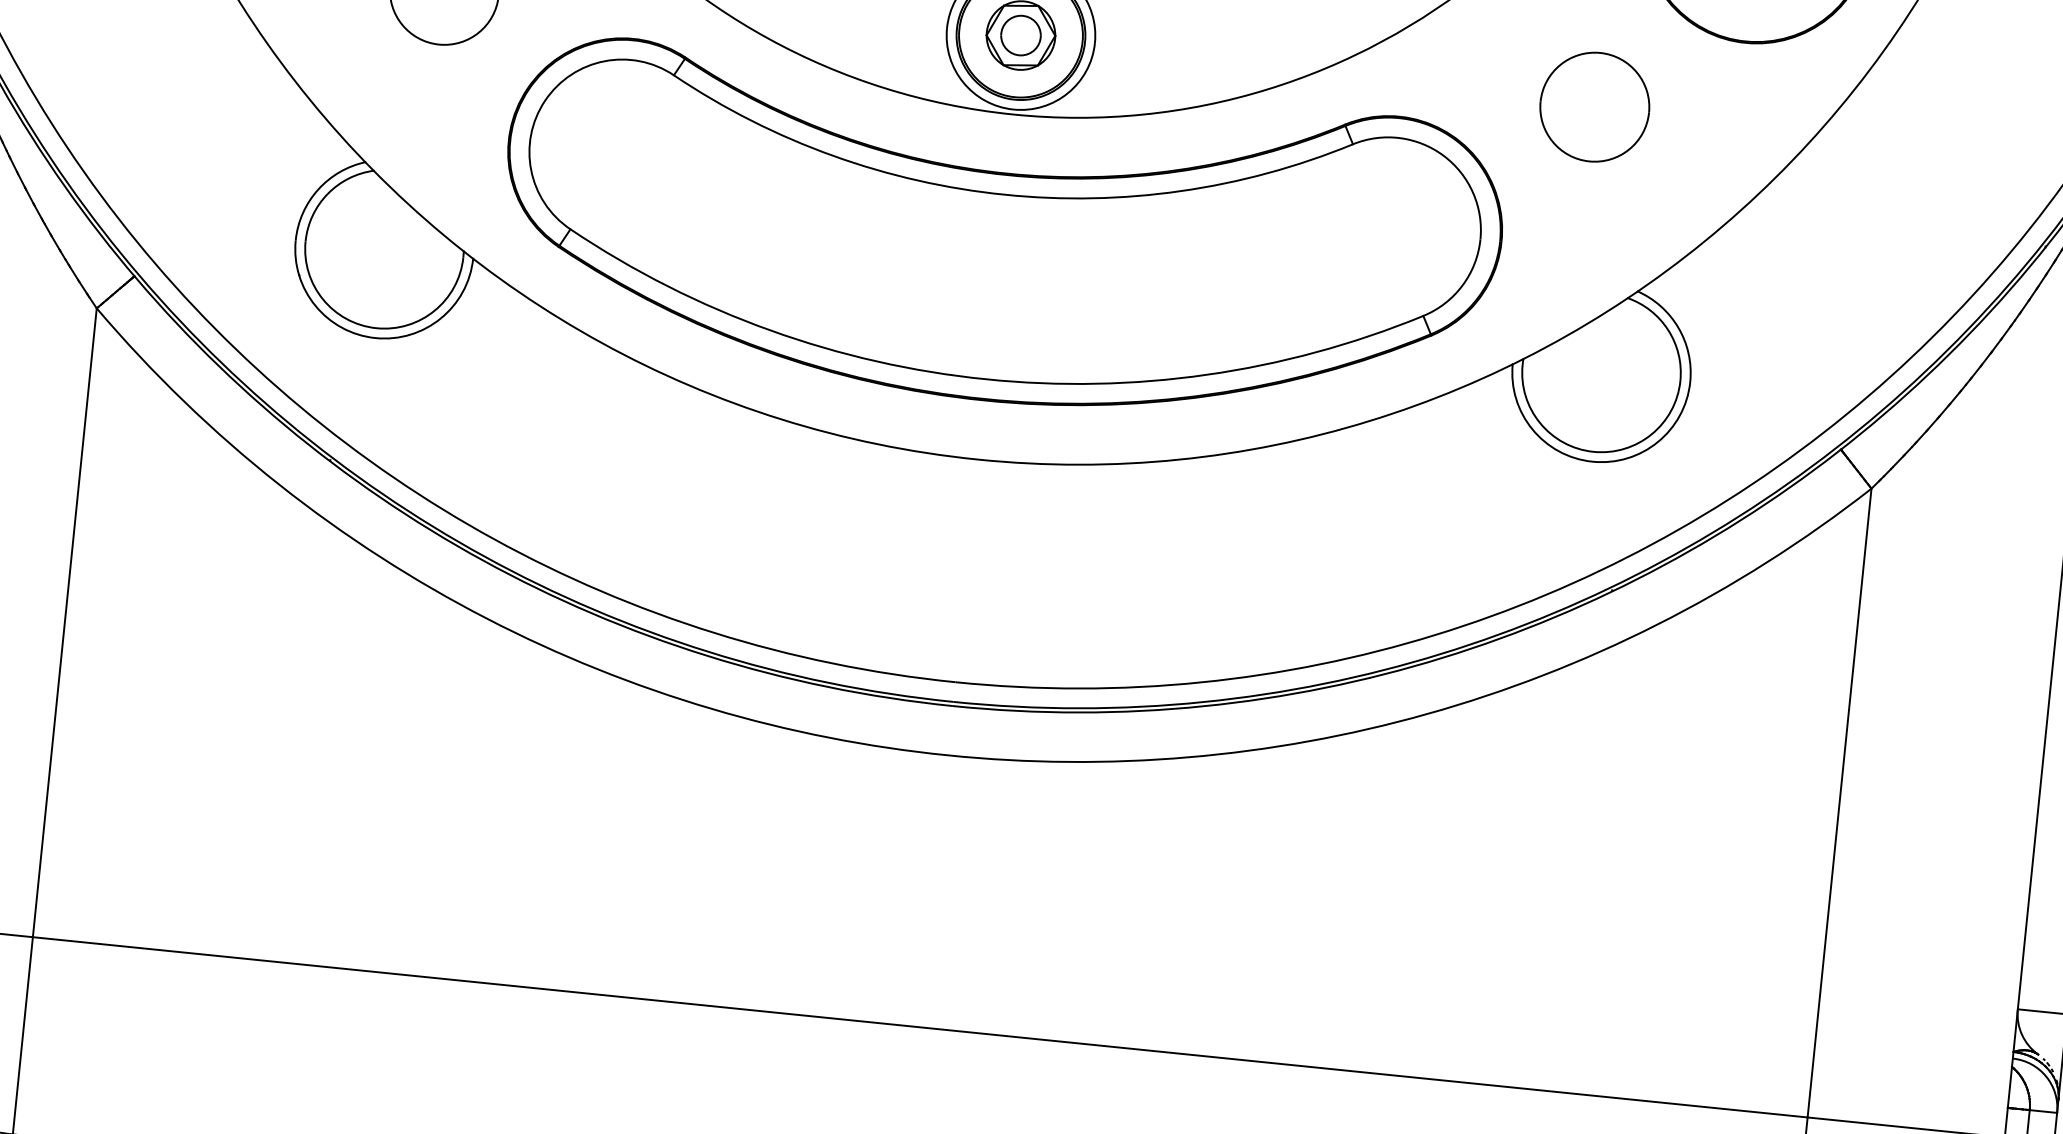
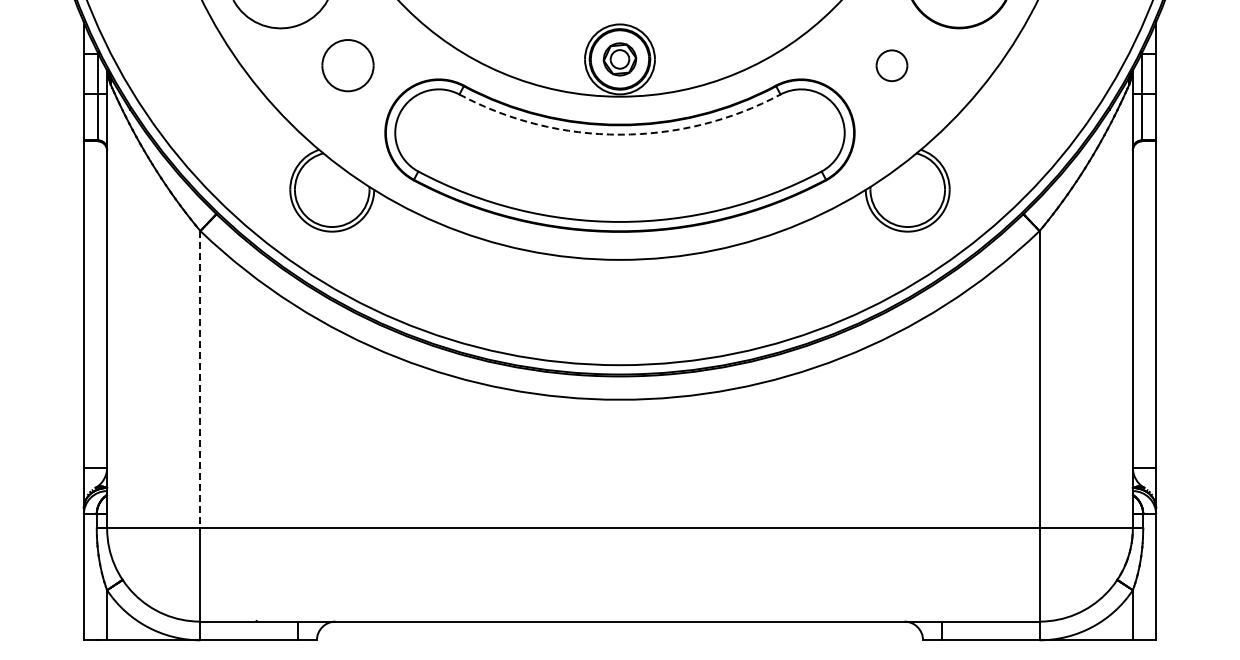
part: (1593, 106) -> (891, 65), size x0.6
arc: (1005, 194) -> (620, 134), solid -> dashed
line: (65, 622) -> (200, 379), solid -> dashed

